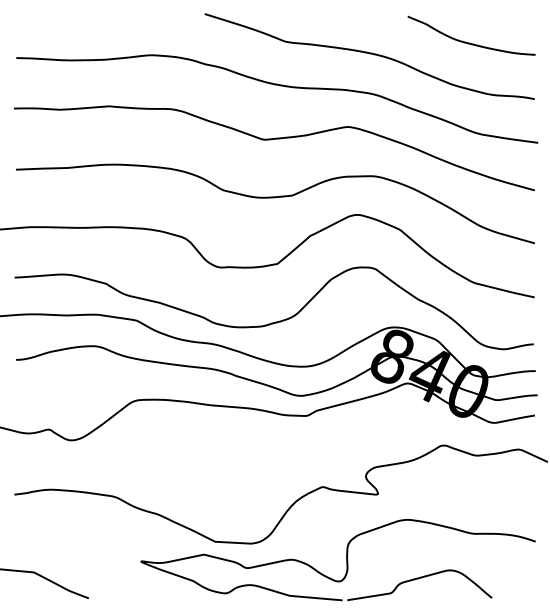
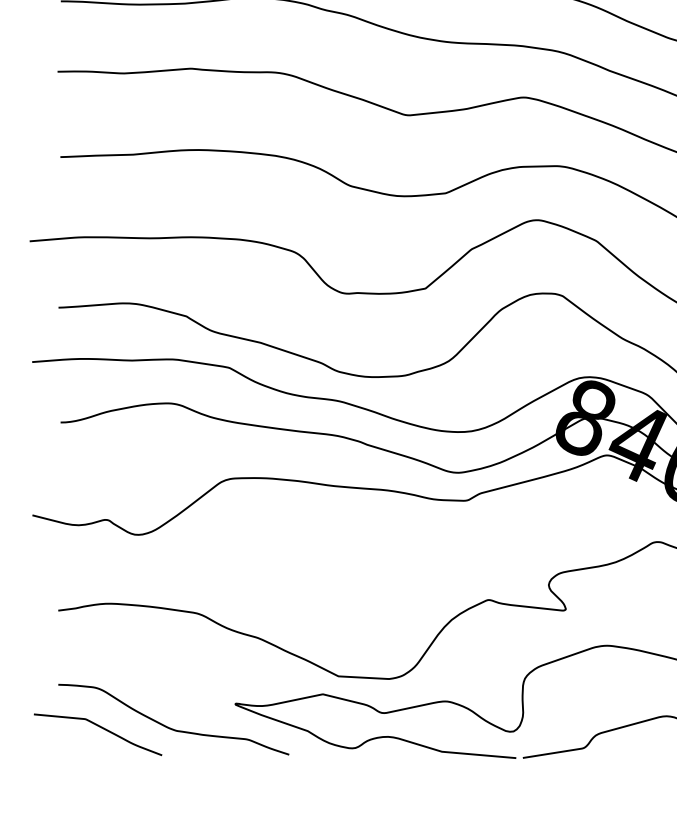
curve: (93, 577) -> (168, 726), added

